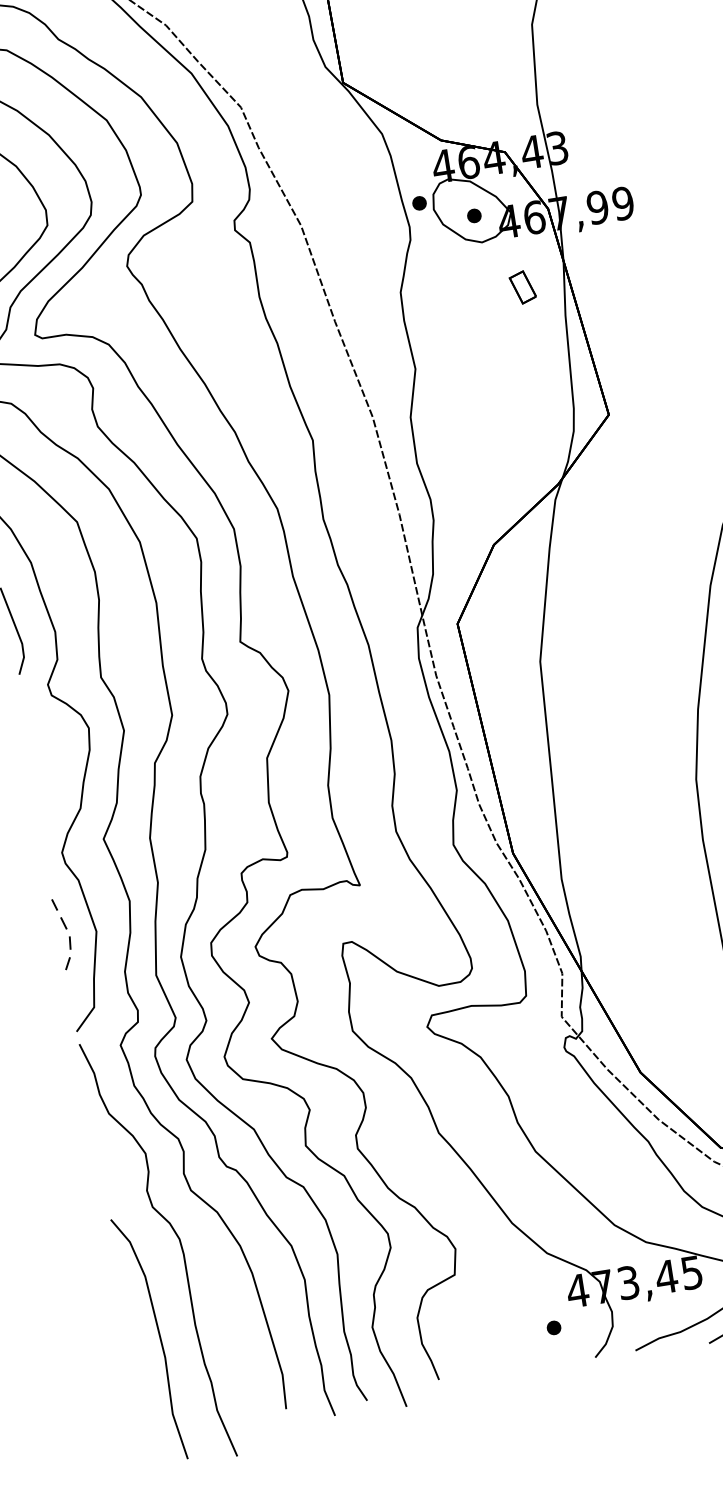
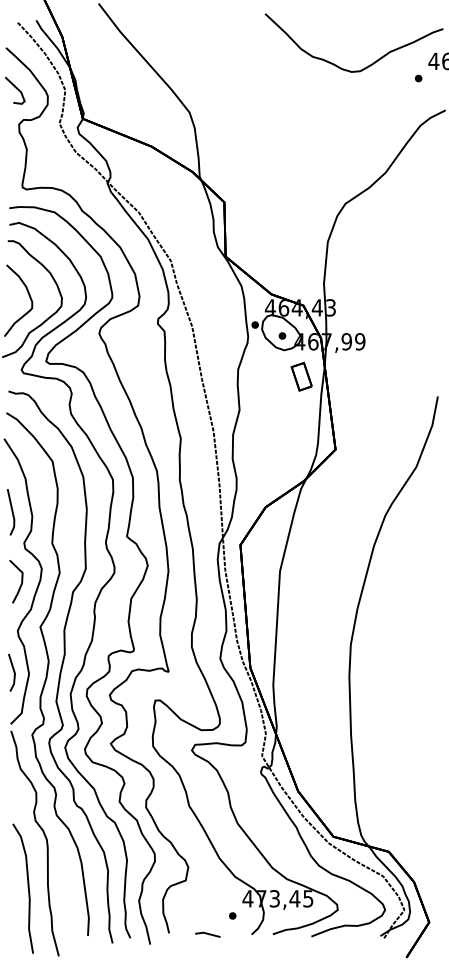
part: (522, 286) -> (301, 376), size x1.67
line: (54, 758) -> (21, 581), added
line: (70, 934) -> (15, 673), dashed -> solid
line: (511, 1370) -> (207, 934), added

